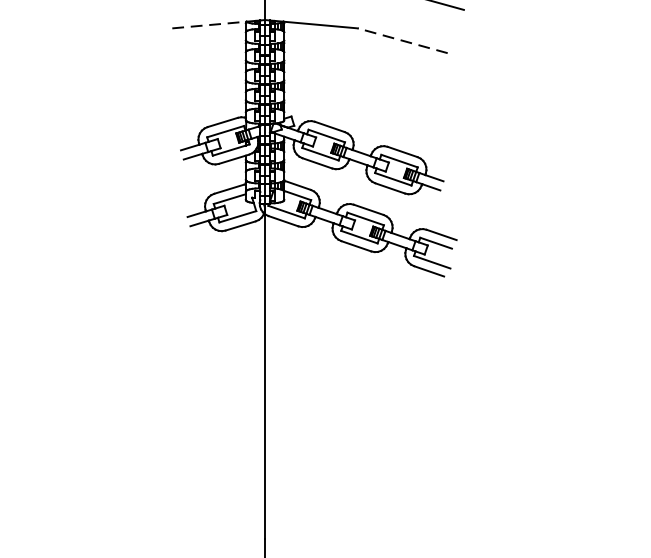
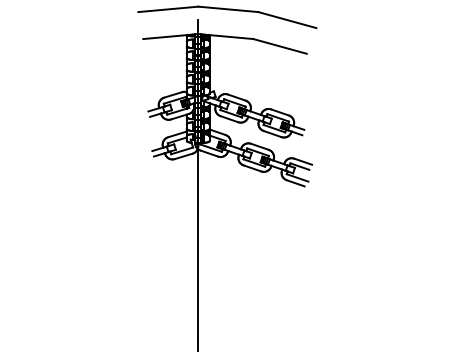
line: (209, 25) -> (165, 37), dashed -> solid
line: (403, 40) -> (280, 46), dashed -> solid

